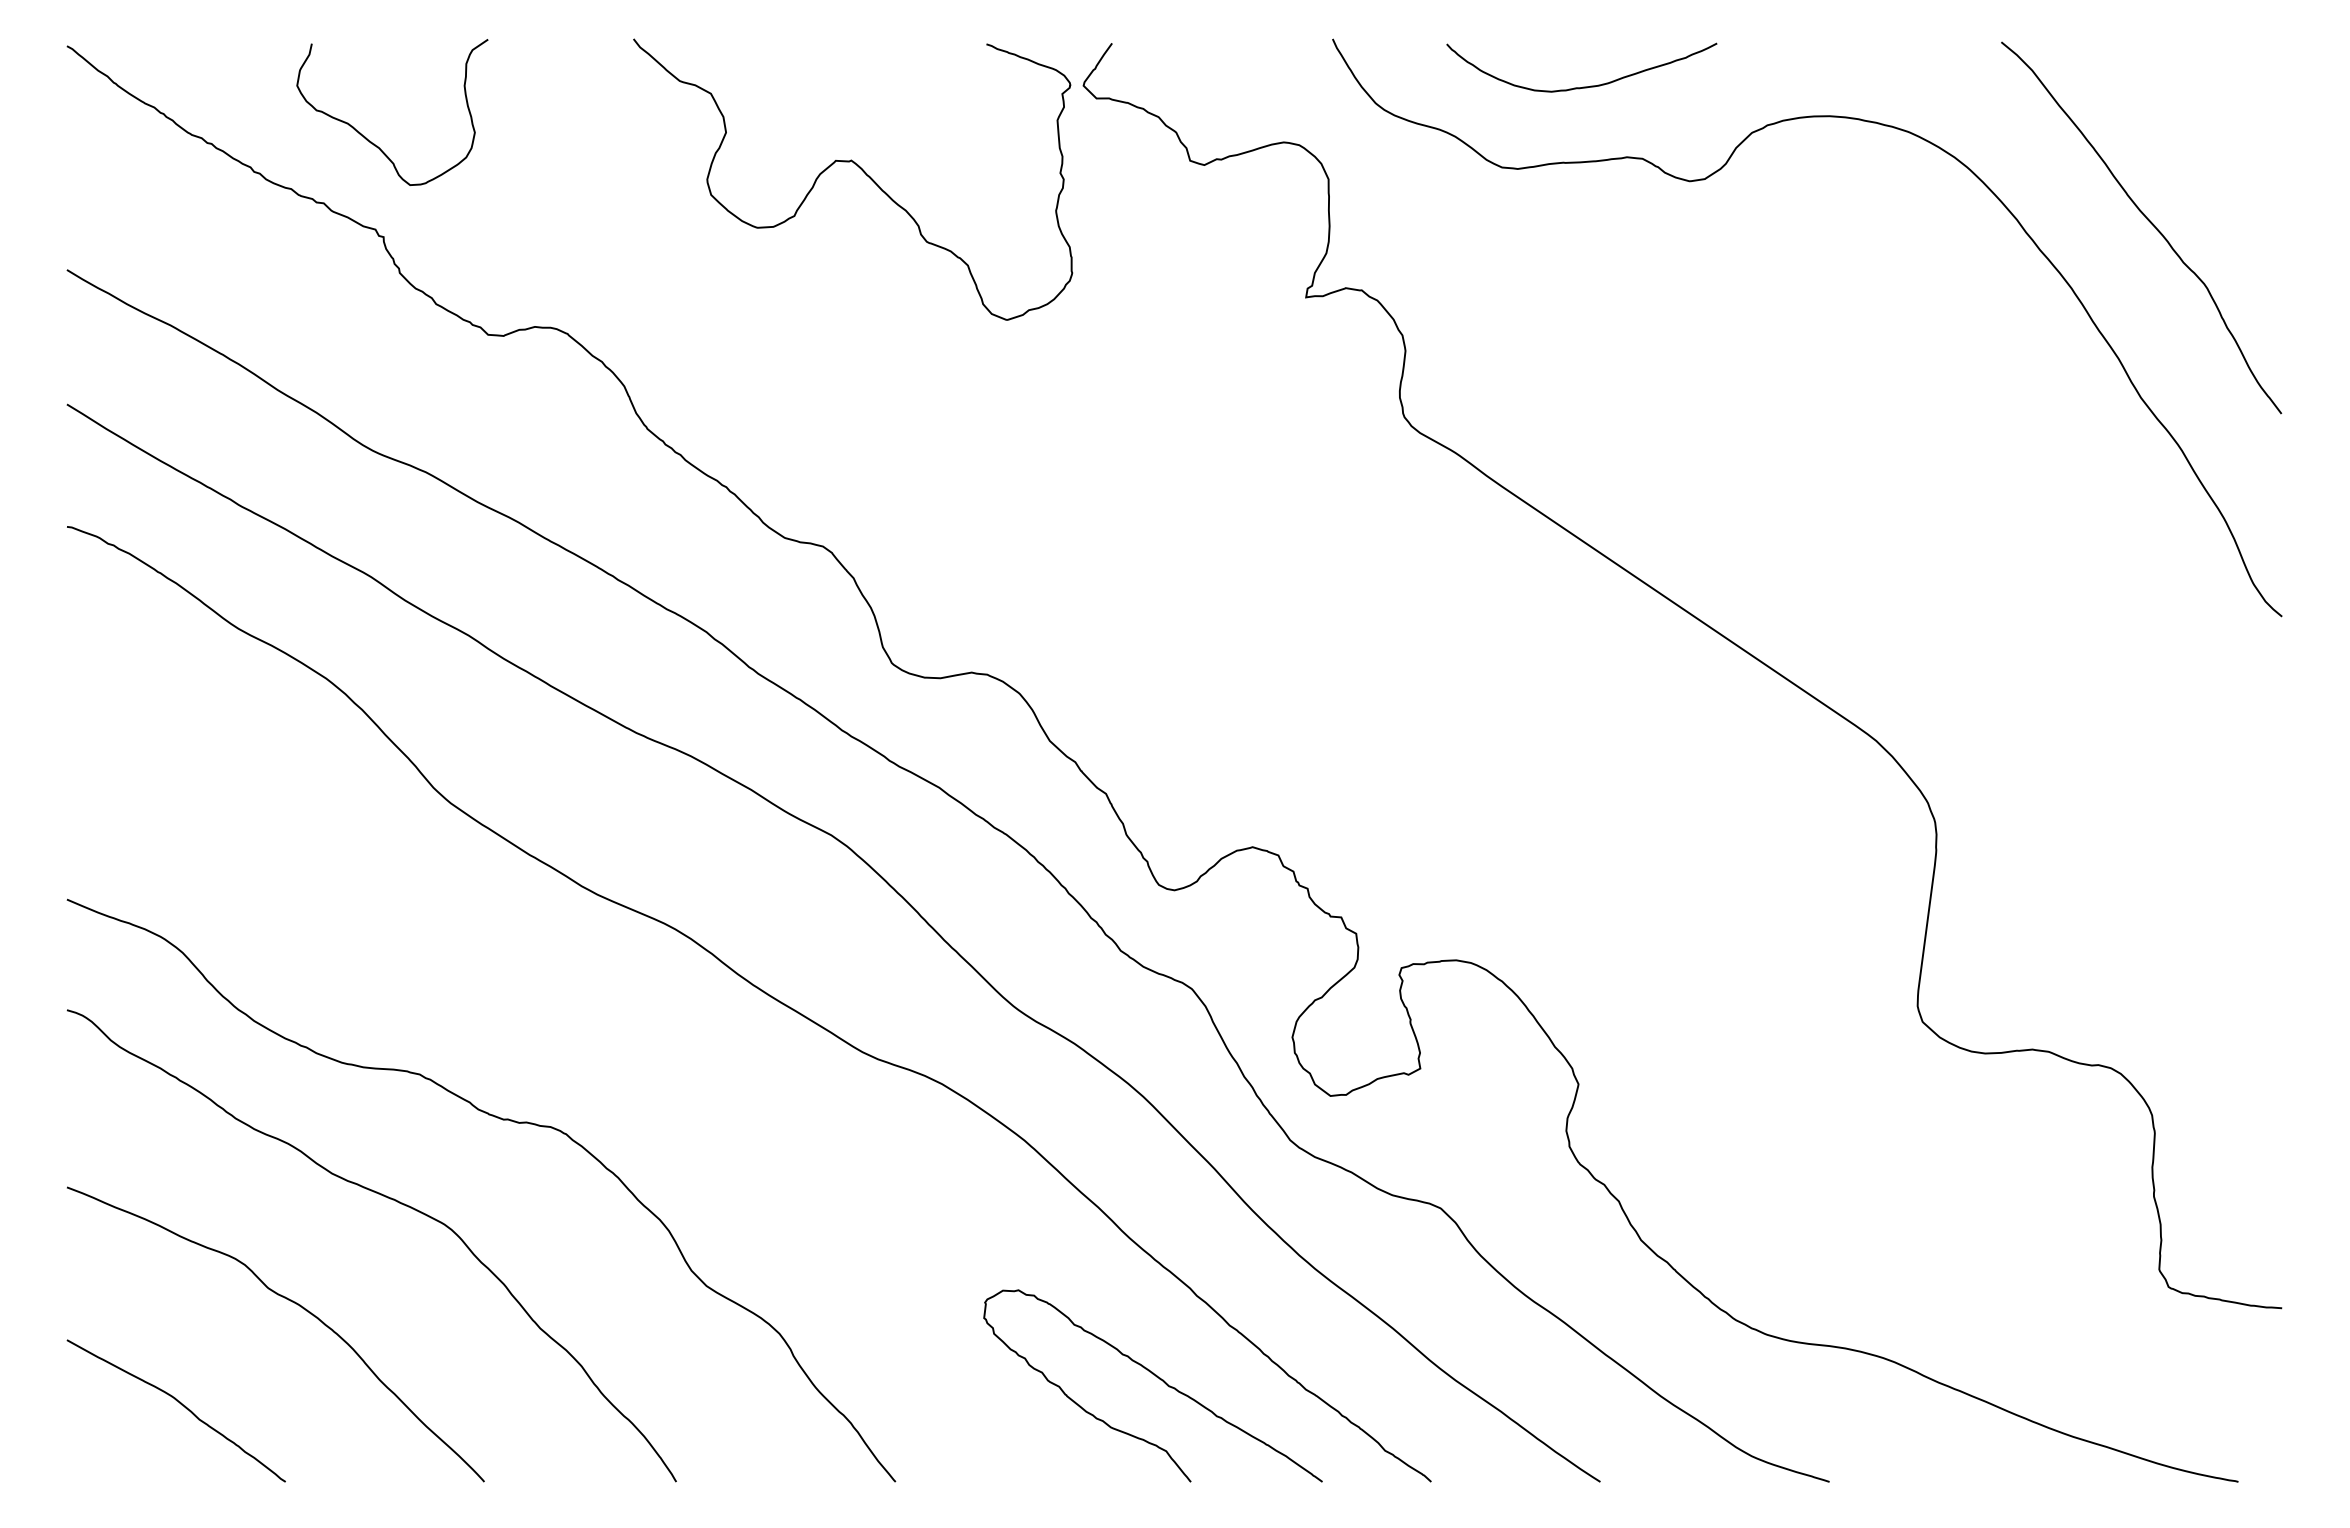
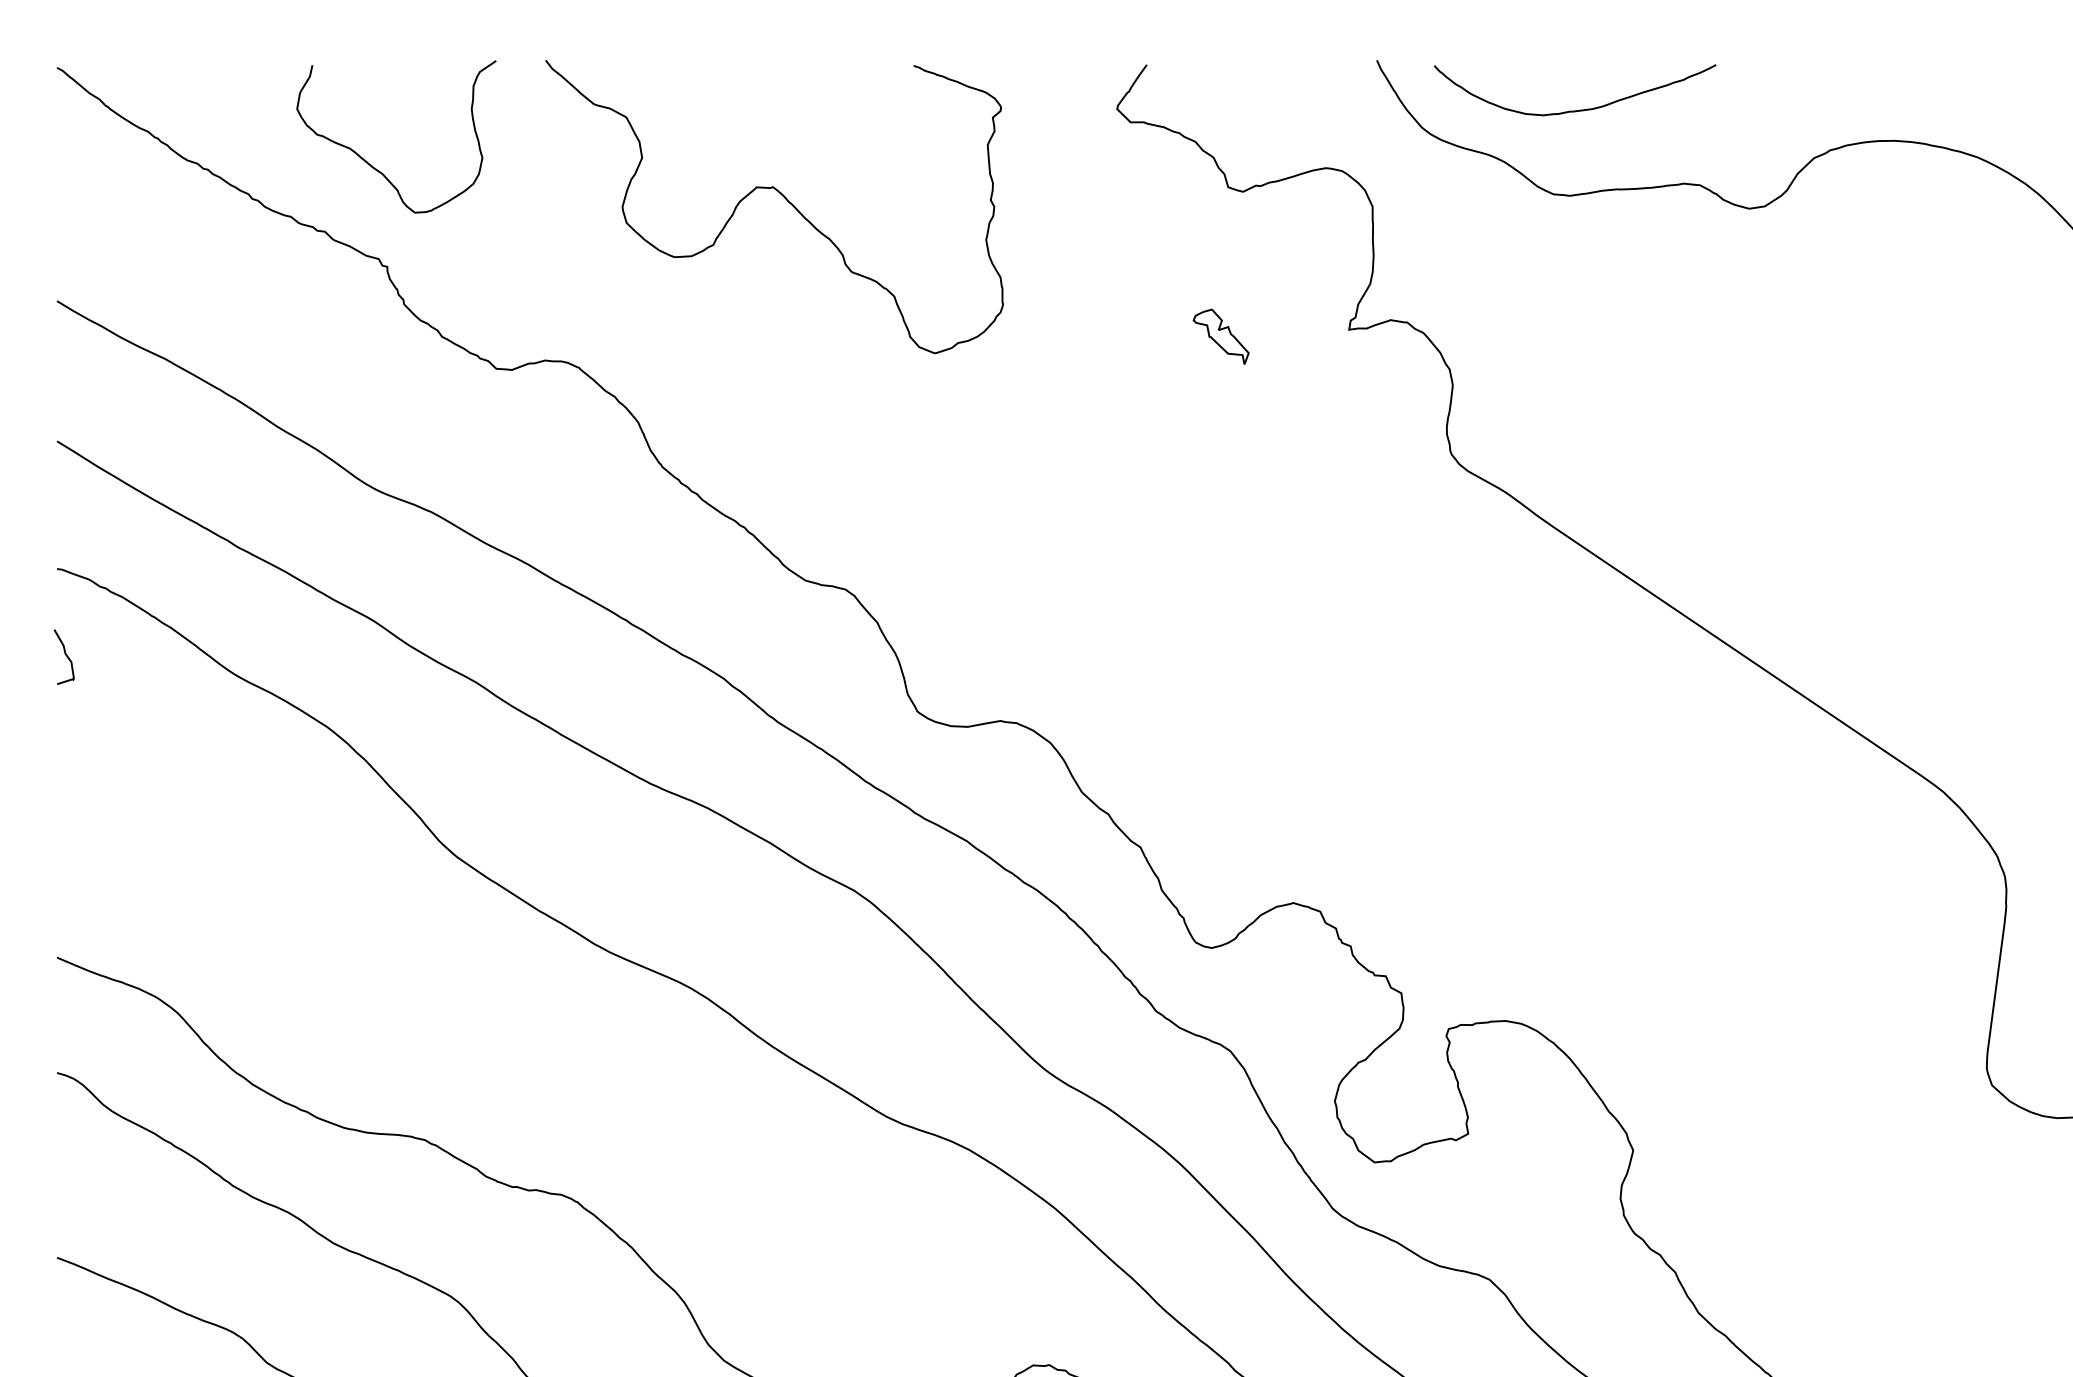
curve: (1583, 86) -> (1576, 109), moved
curve: (861, 170) -> (783, 197), moved
part: (1183, 303) -> (1221, 336), added
curve: (74, 609) -> (64, 655), added

